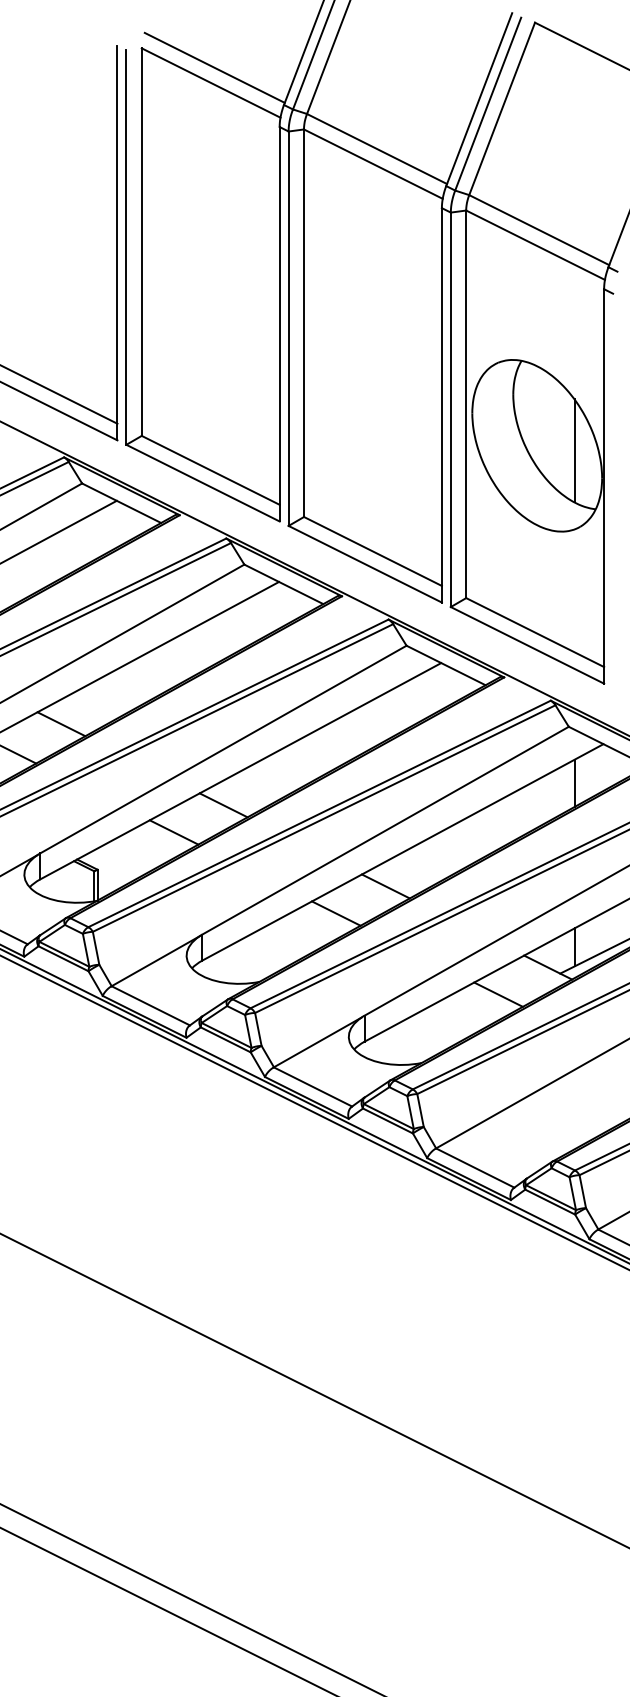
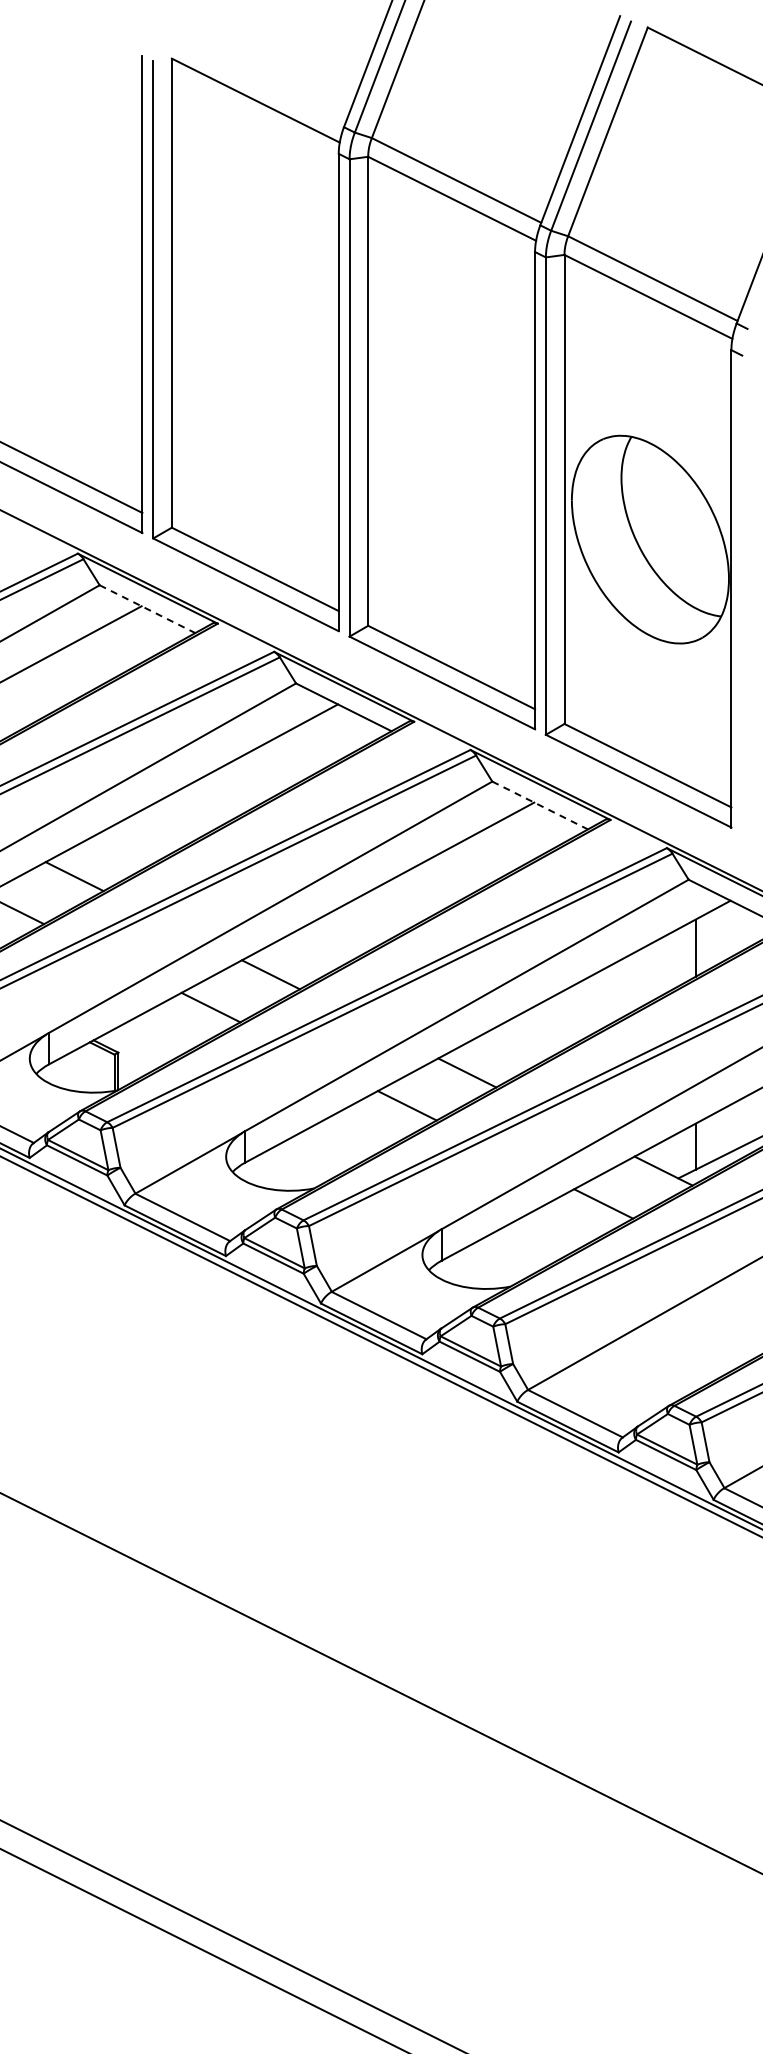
line: (215, 67) -> (260, 81), removed
line: (574, 450) -> (695, 545), removed
line: (121, 503) -> (147, 609), solid -> dashed
line: (446, 665) -> (540, 805), solid -> dashed

